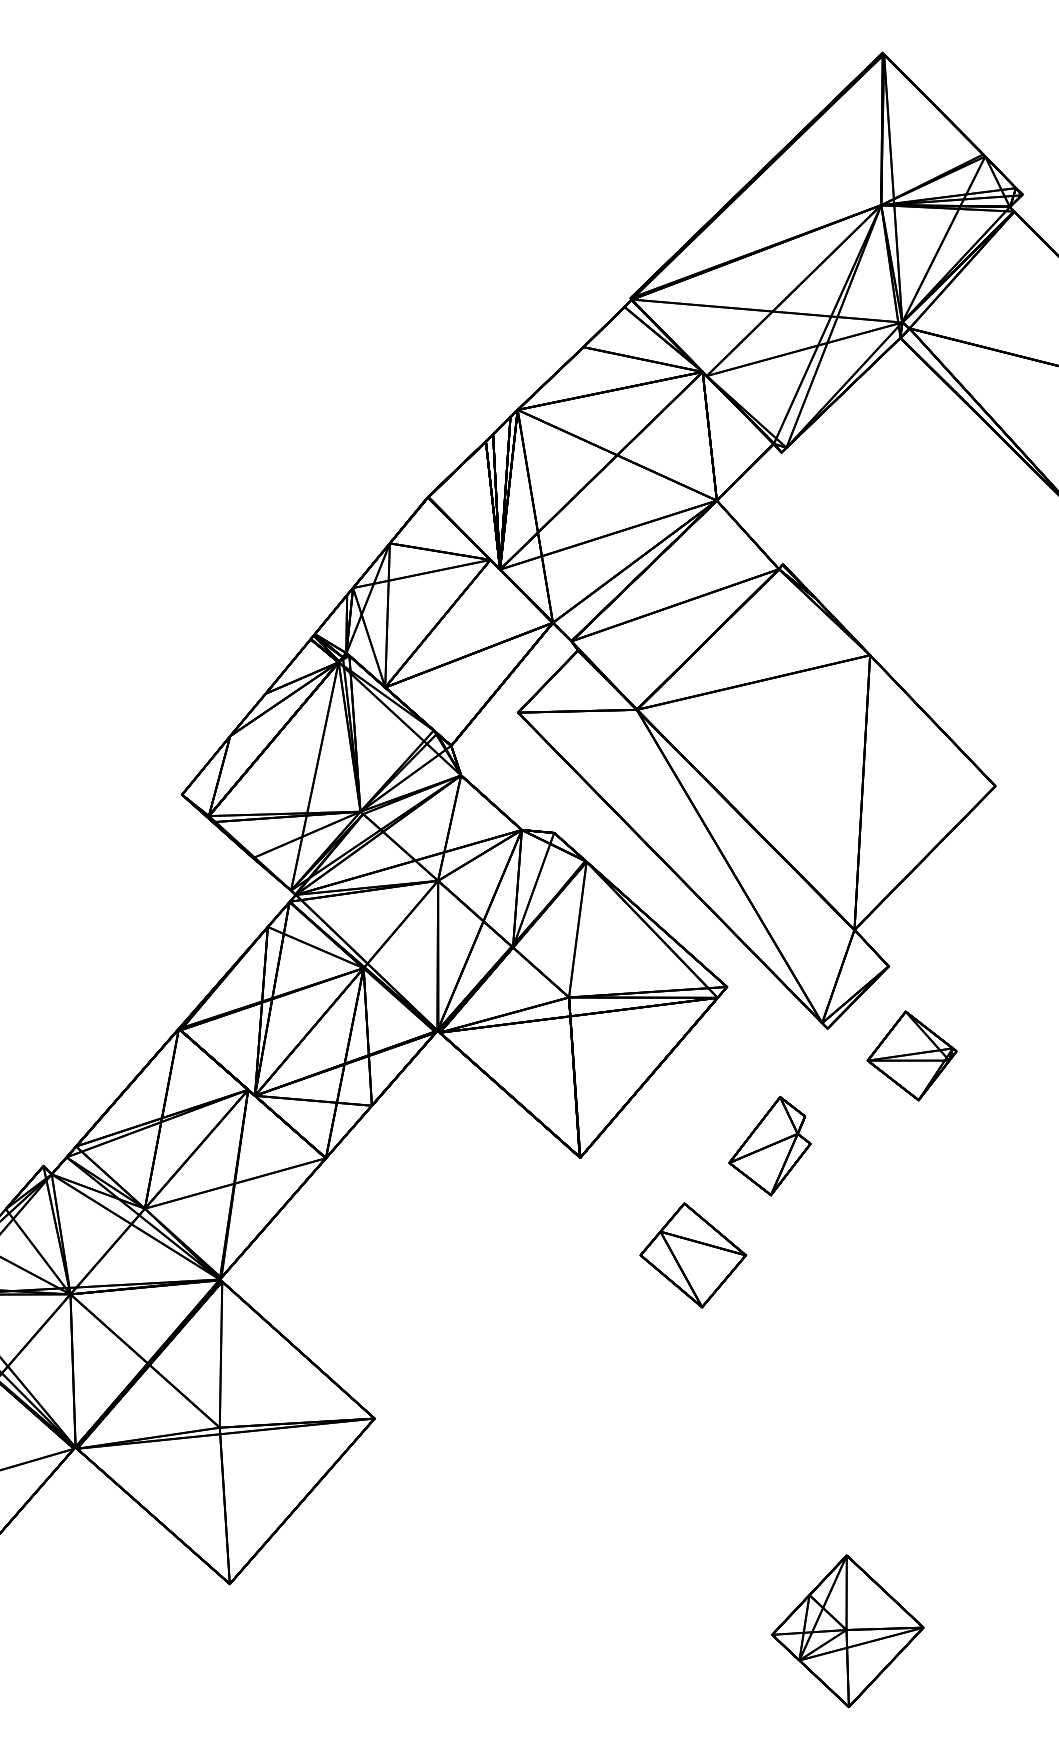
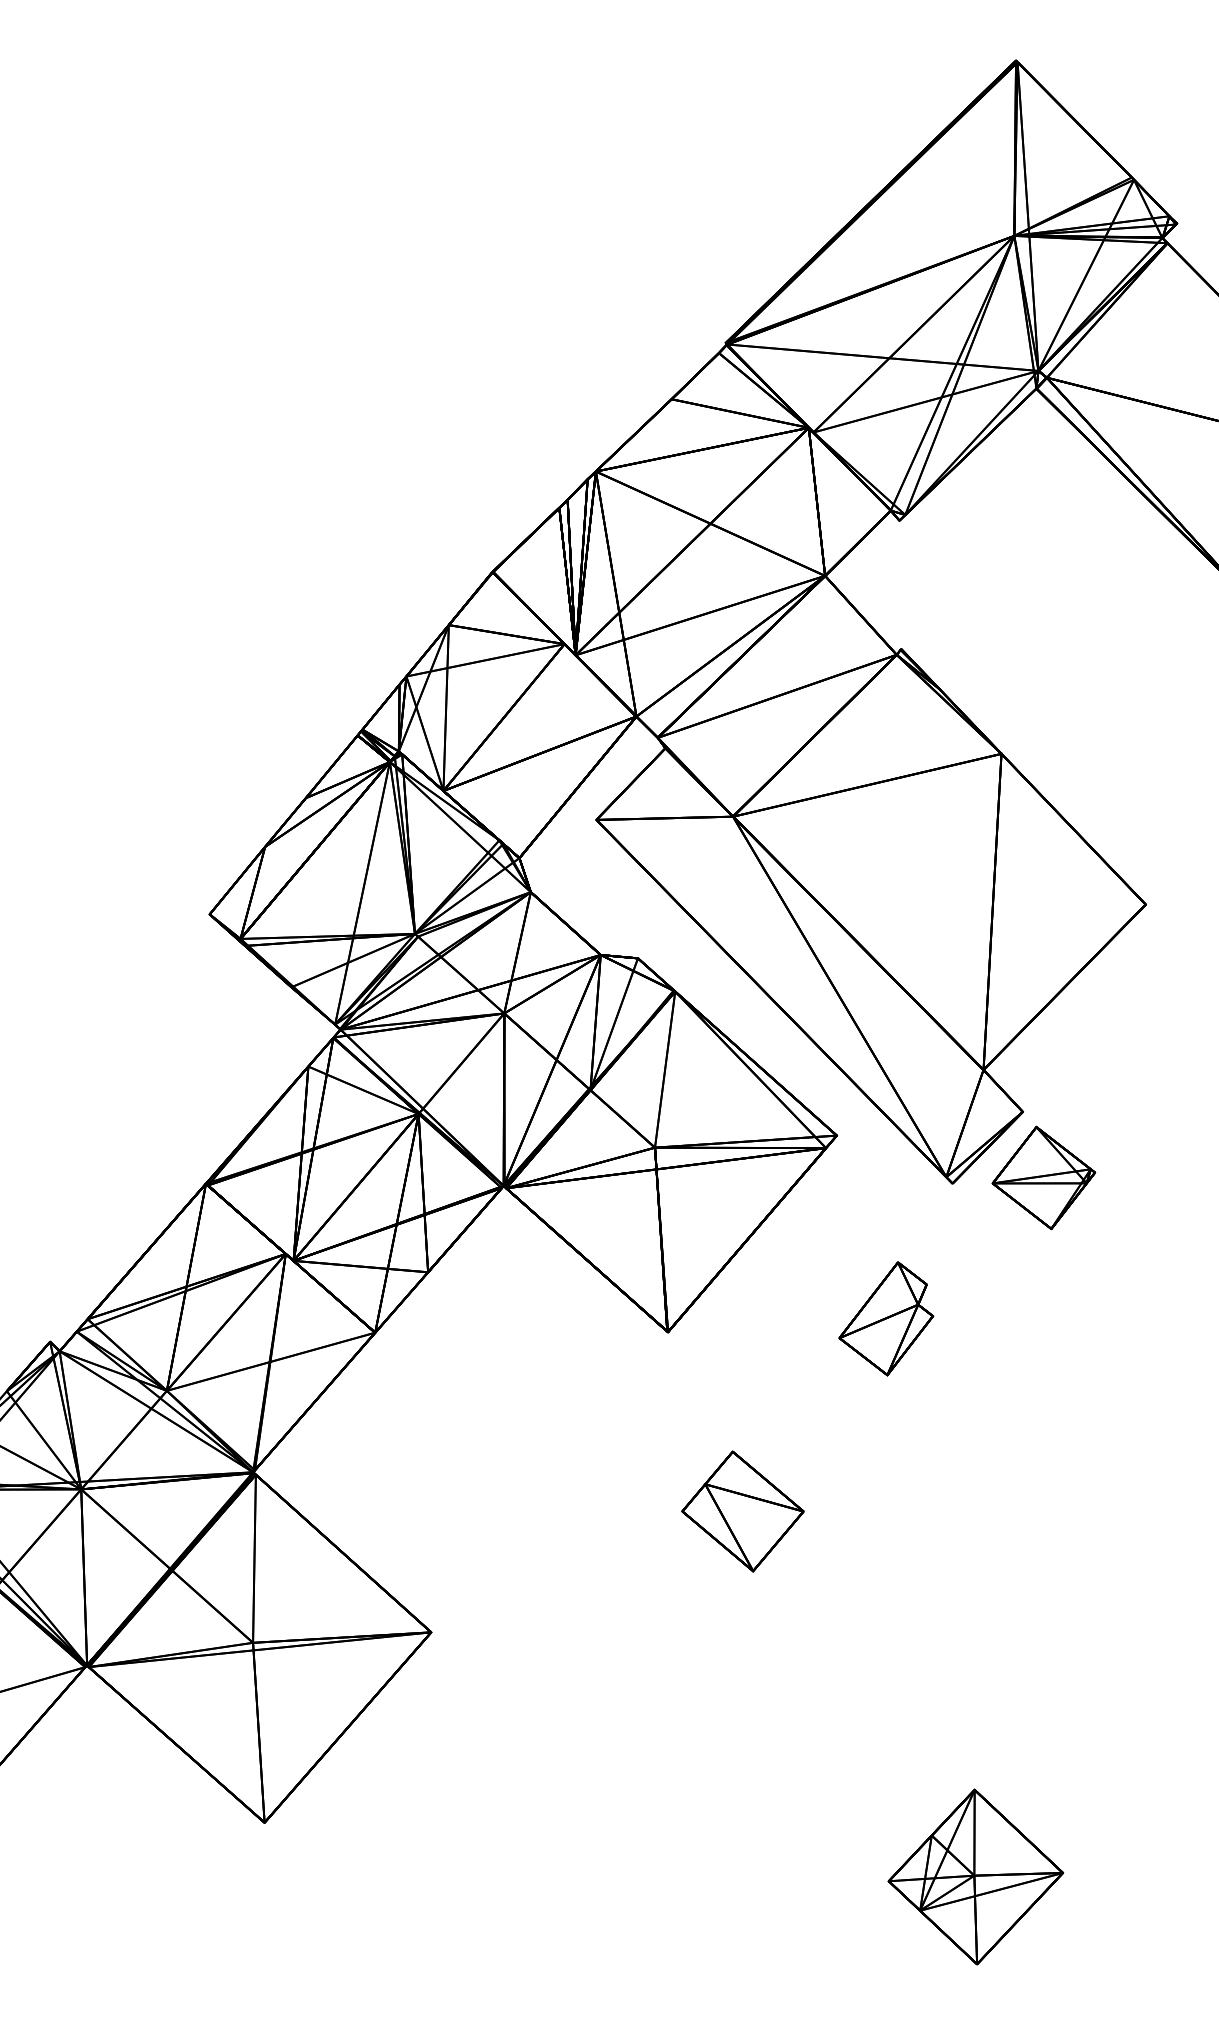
part: (911, 1055) -> (1043, 1177), moved
part: (692, 1255) -> (742, 1511), moved

